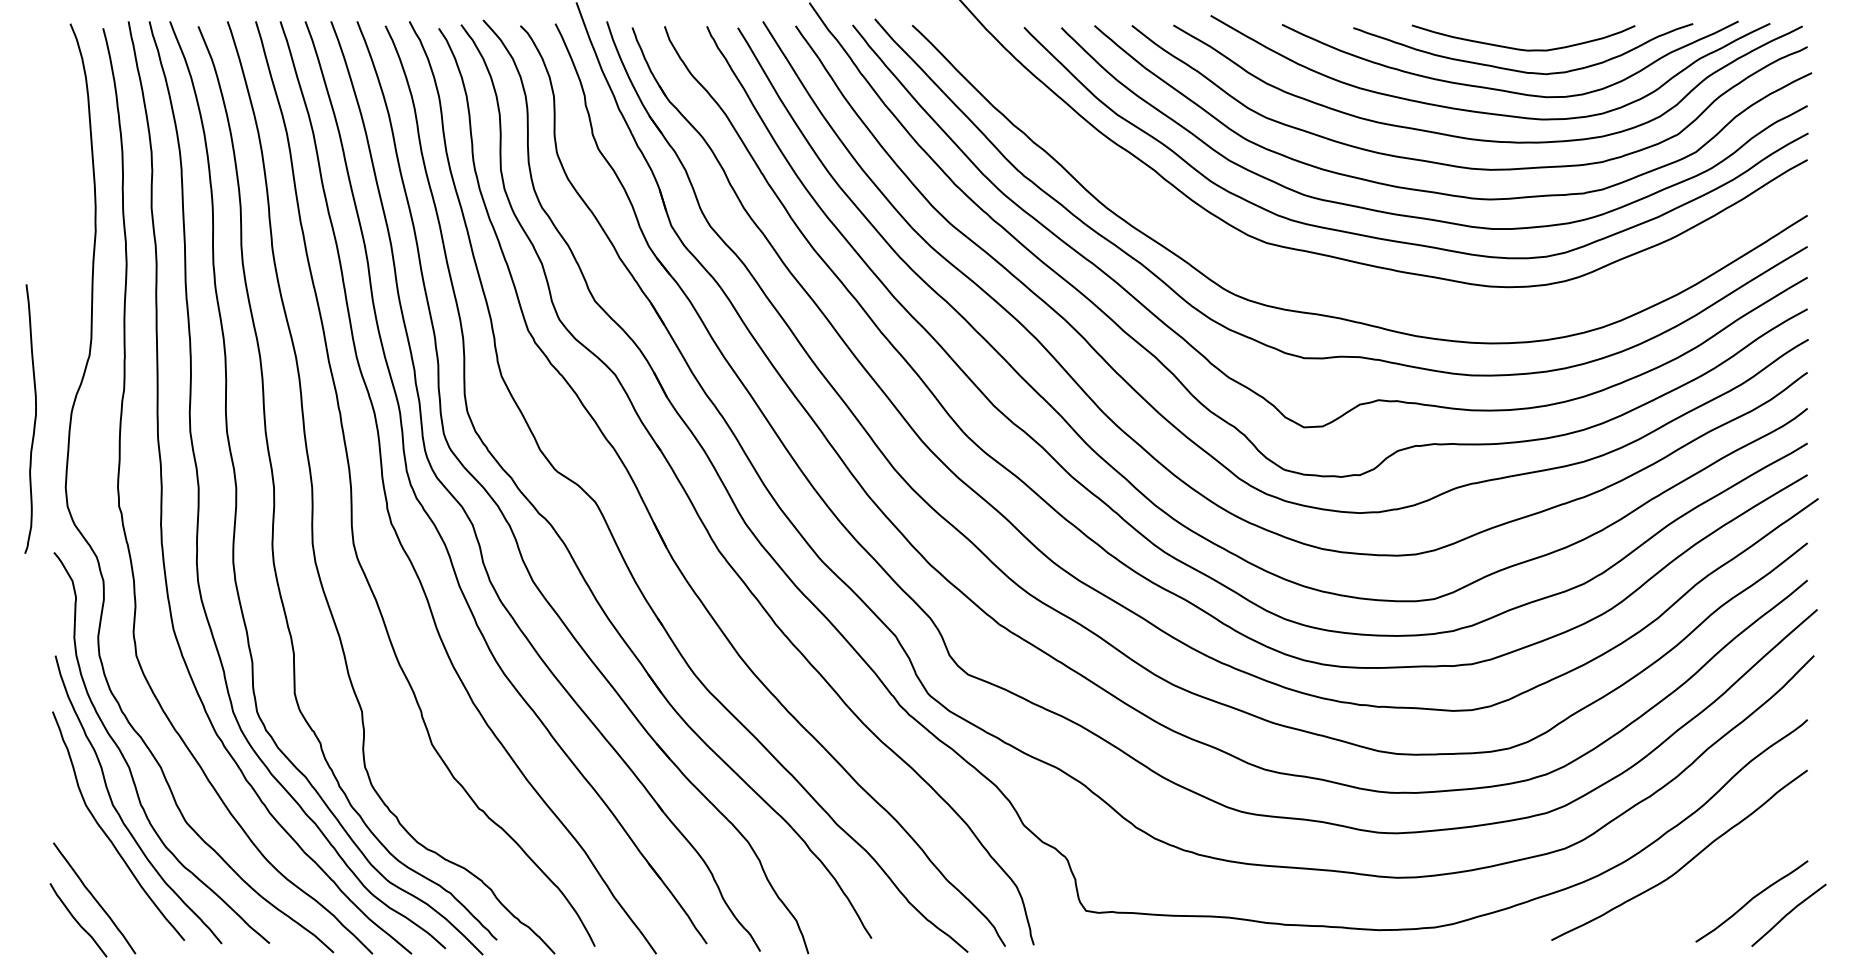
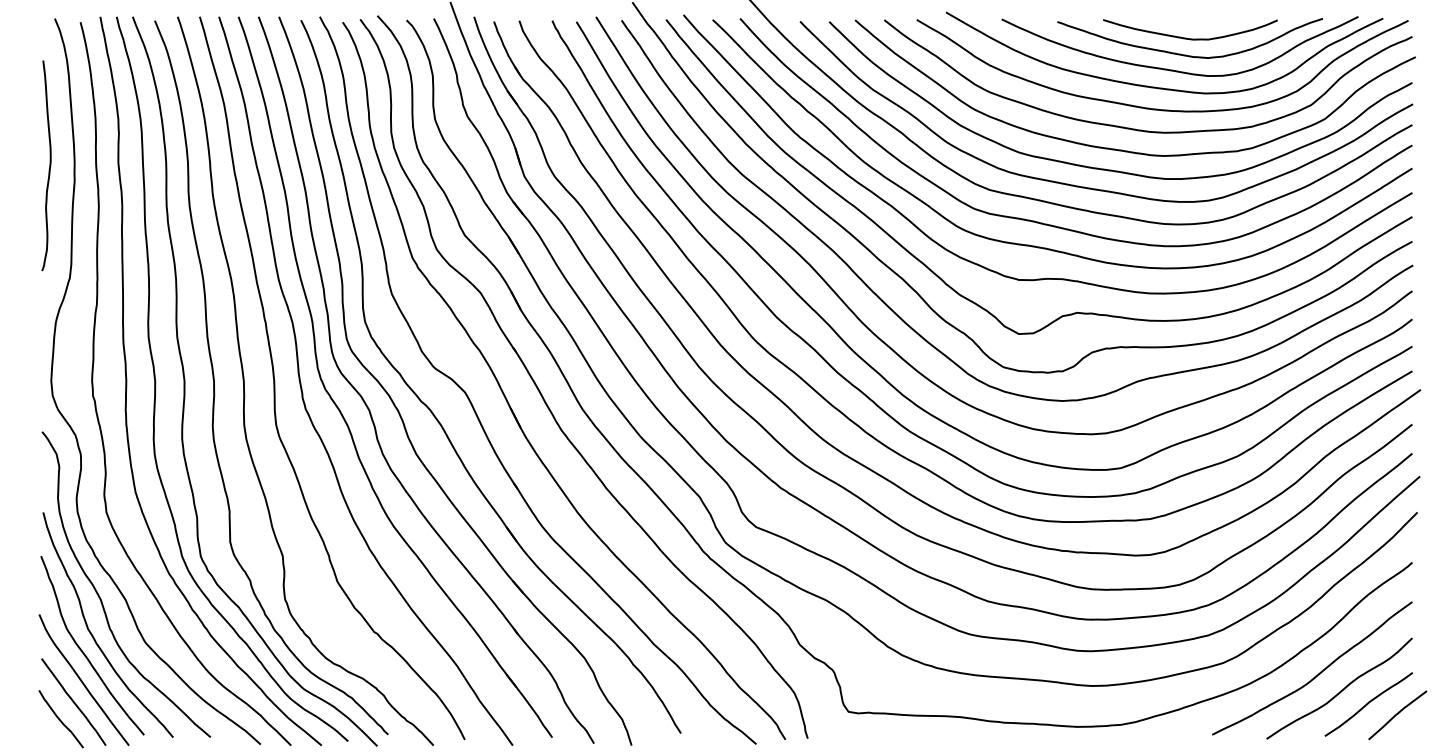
curve: (1354, 289) -> (1058, 226), added
curve: (34, 418) -> (49, 165), moved
curve: (105, 871) -> (82, 681), added
curve: (1716, 883) -> (1341, 690), added

